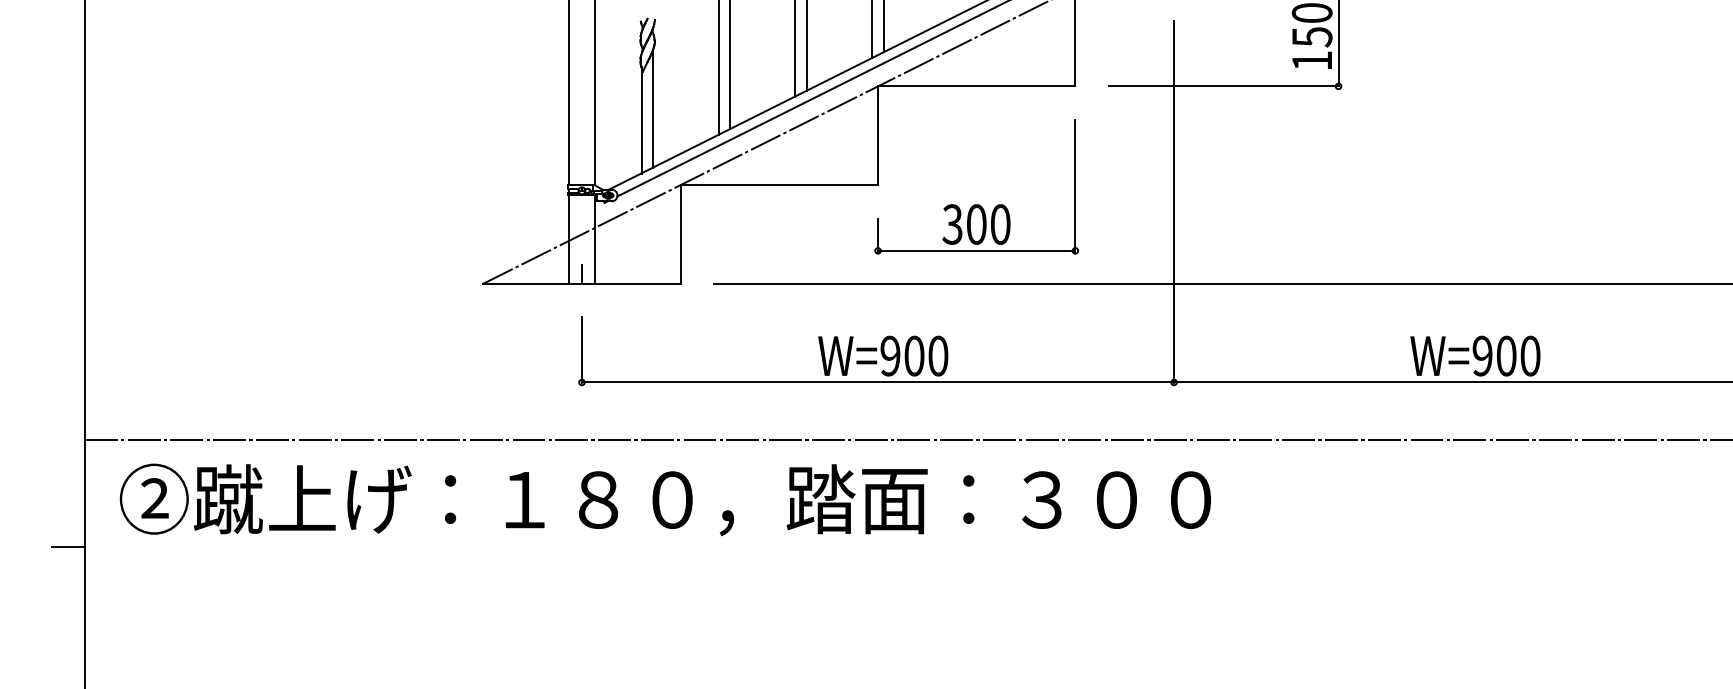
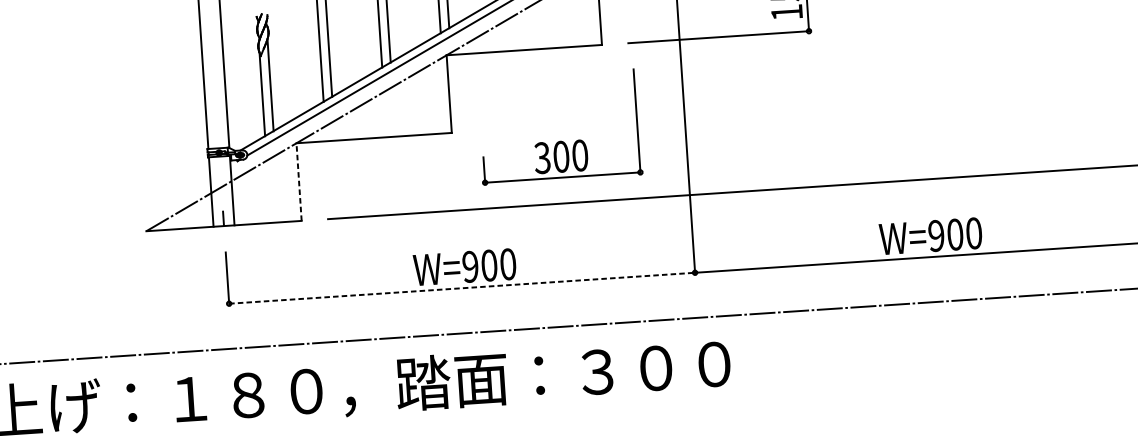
part: (976, 204) -> (560, 141), moved
line: (680, 233) -> (298, 181), solid -> dashed
line: (878, 382) -> (462, 288), solid -> dashed

